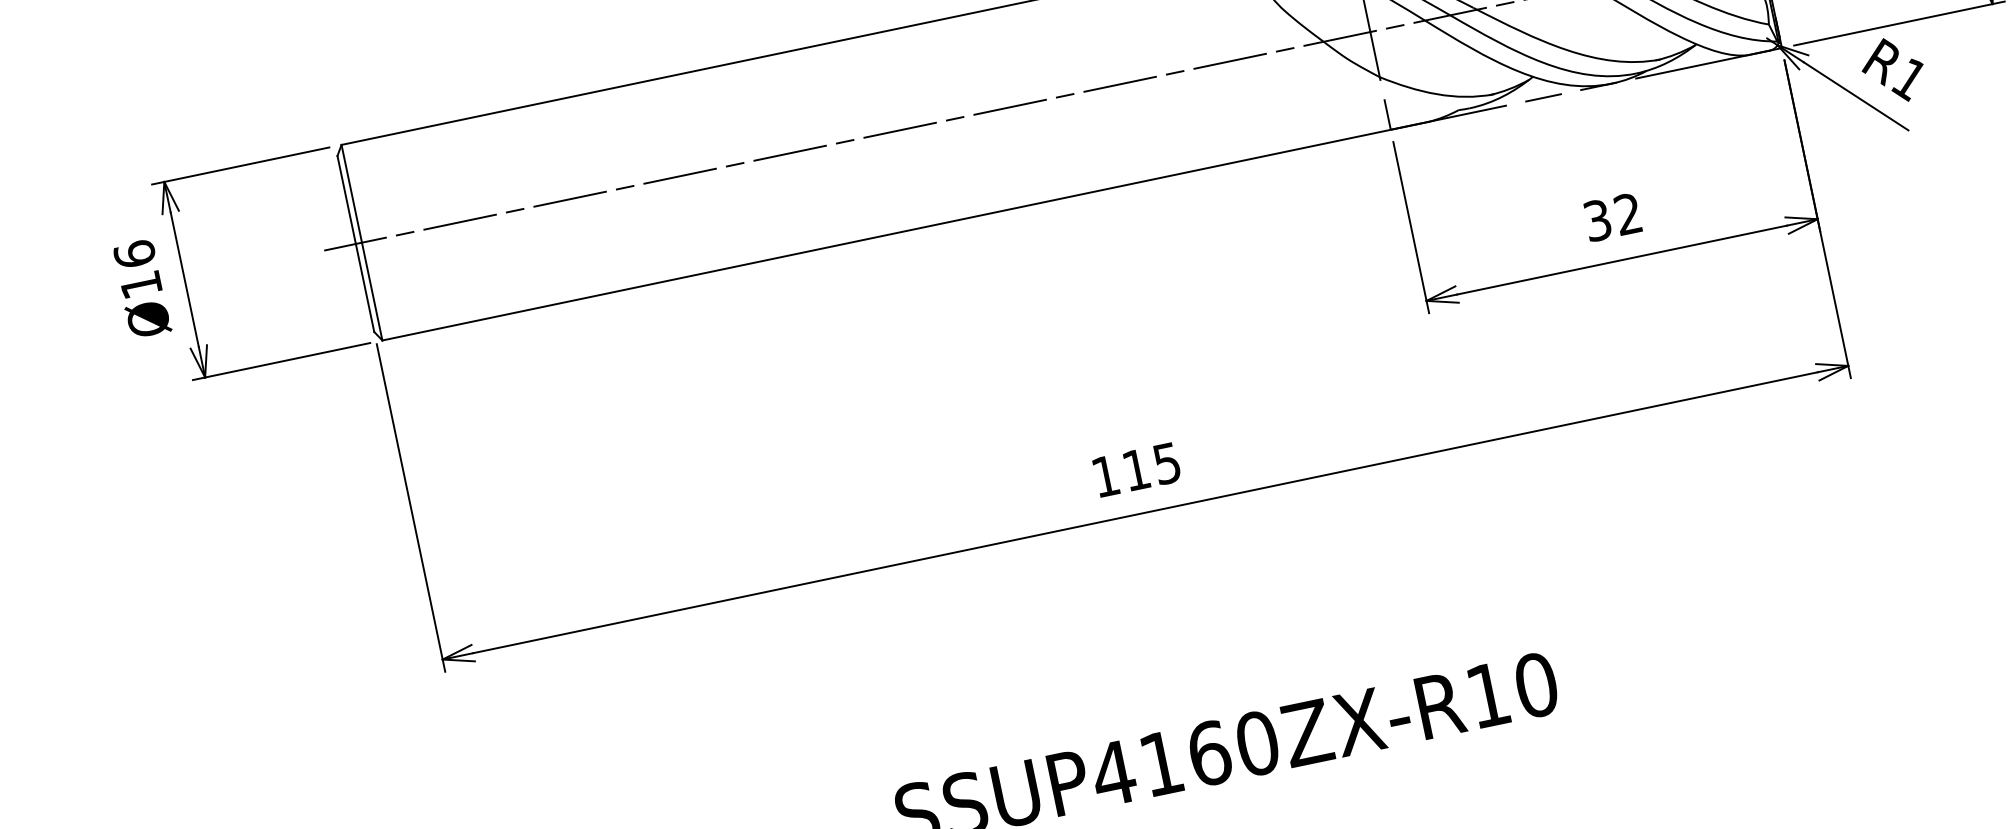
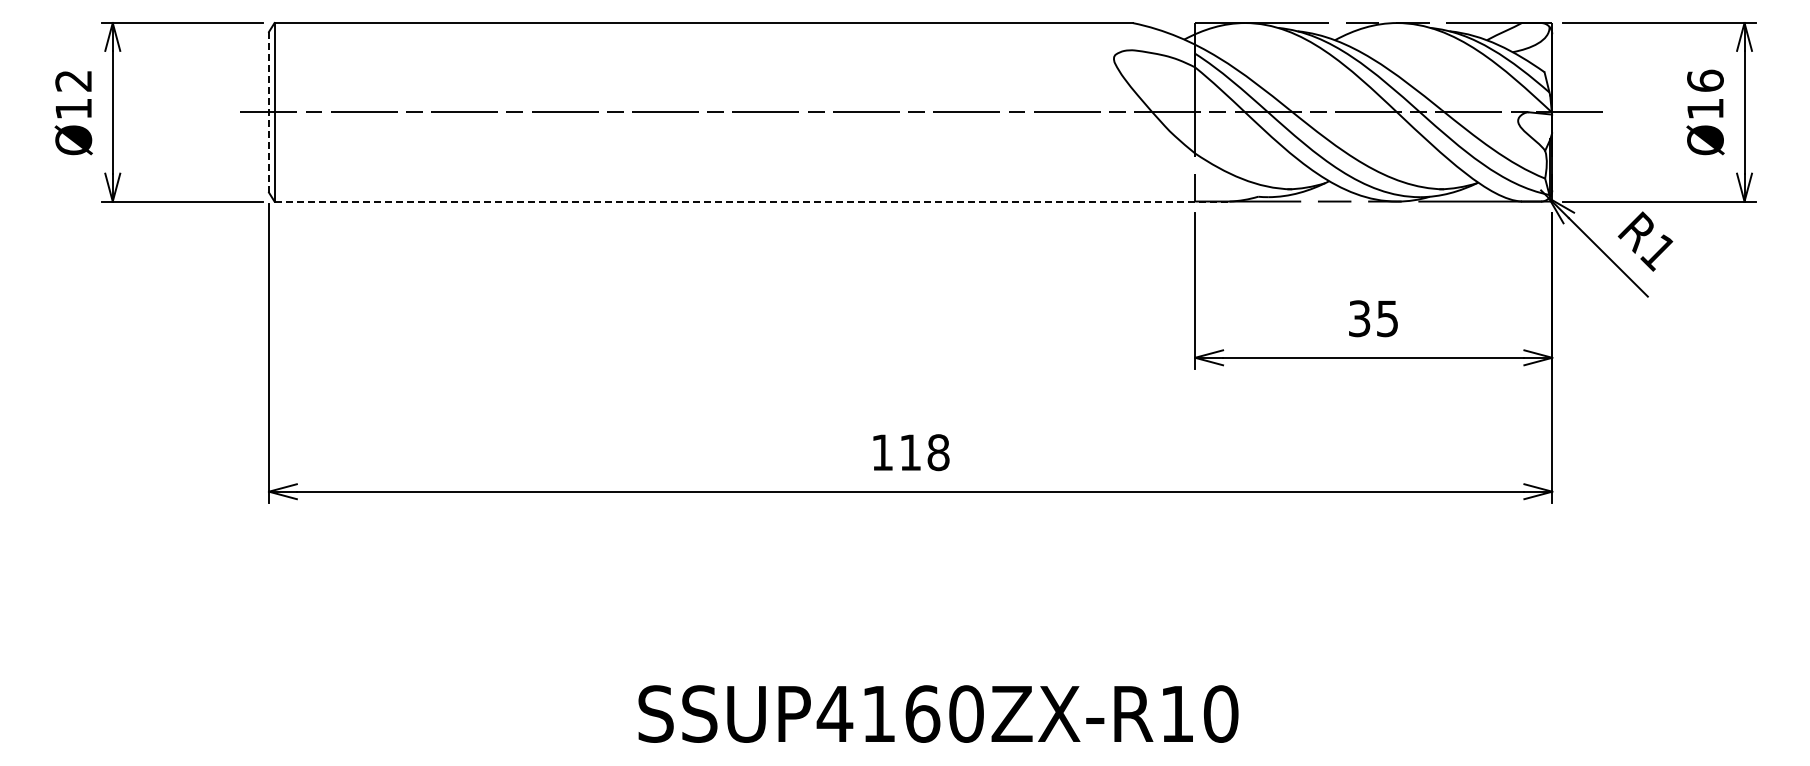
text: (1628, 213) -> (1387, 318), 32 -> 35
line: (905, 231) -> (752, 201), solid -> dashed
line: (356, 244) -> (269, 112), solid -> dashed
text: (134, 253) -> (73, 80), Ø16 -> Ø12
text: (1167, 463) -> (938, 452), 115 -> 118

